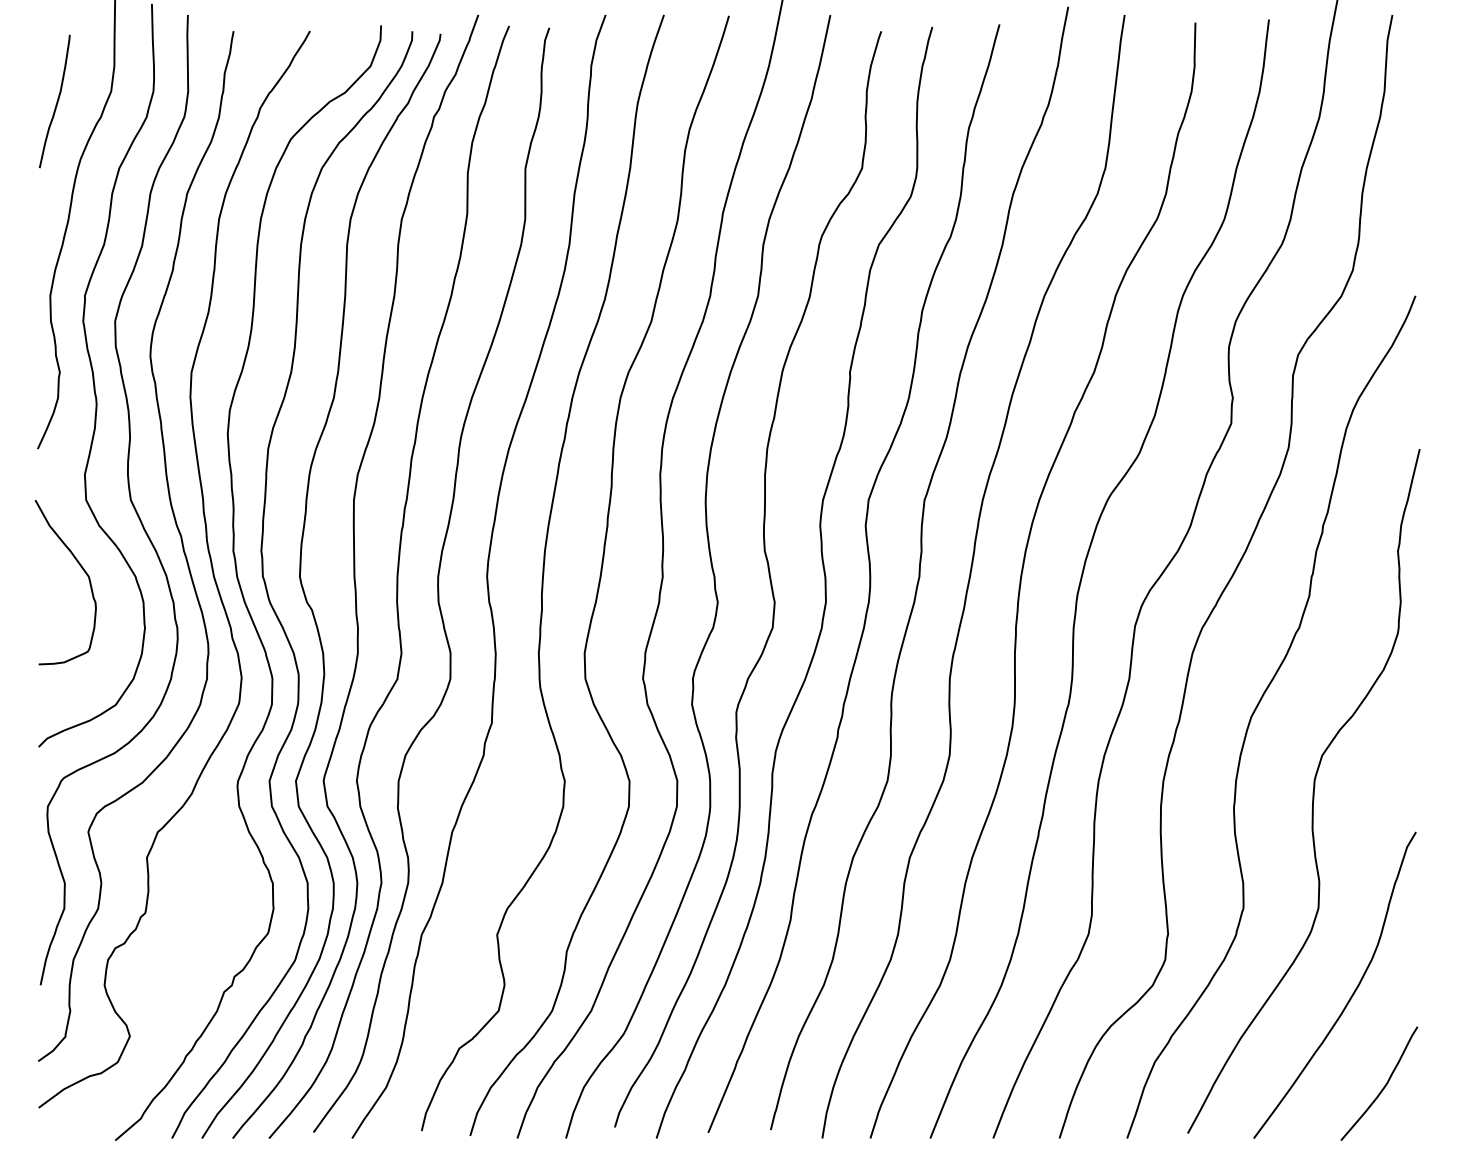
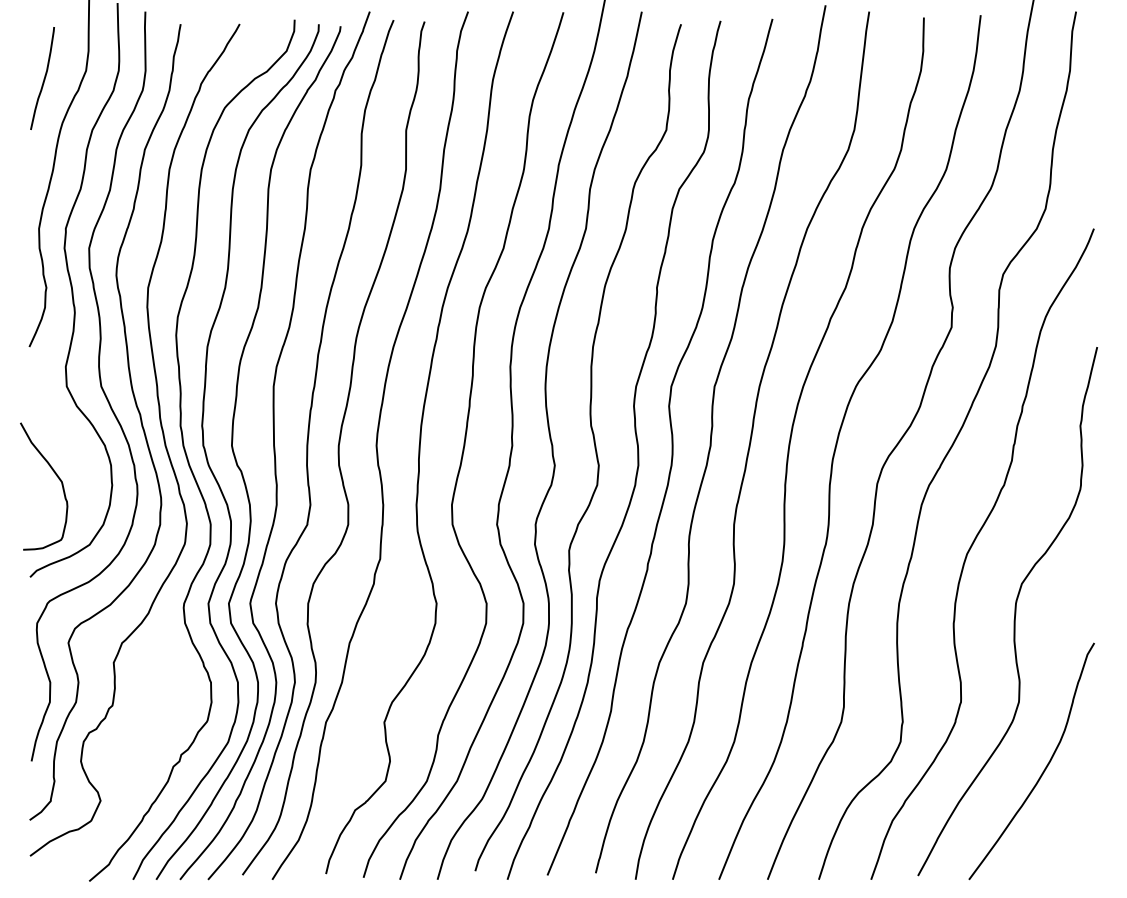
curve: (83, 571) -> (57, 477), moved
curve: (1383, 1086) -> (1069, 839), removed

